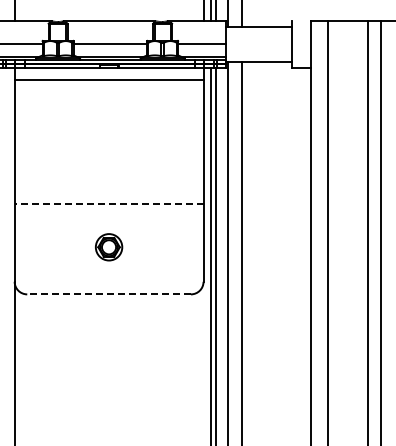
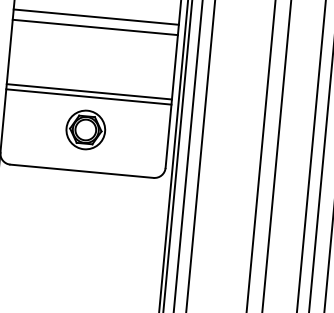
line: (108, 118) -> (95, 17), added
line: (108, 129) -> (94, 27), added
line: (108, 203) -> (88, 91), dashed -> solid
line: (108, 209) -> (88, 97), added
part: (108, 247) -> (85, 130), size x1.67
line: (109, 294) -> (82, 171), dashed -> solid

